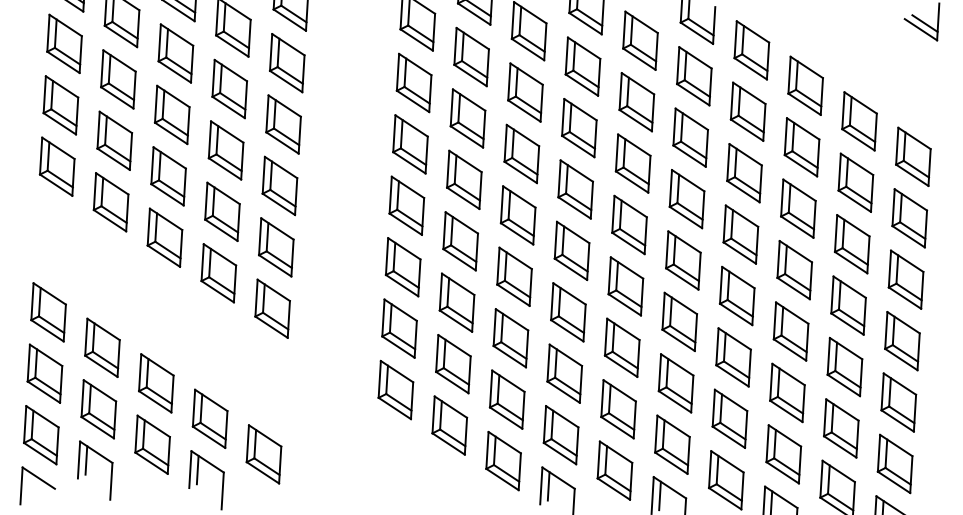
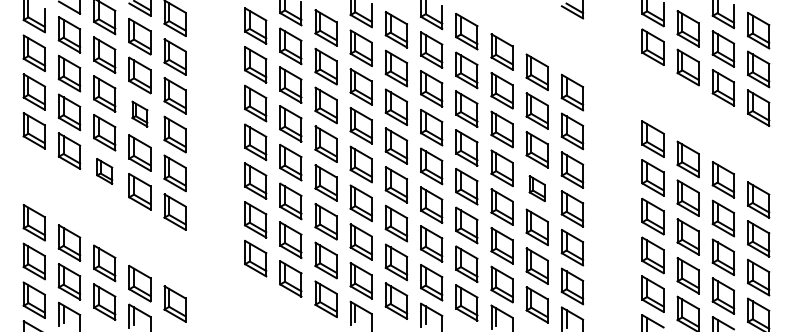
part: (225, 149) -> (139, 113), size x0.7
part: (164, 237) -> (104, 171), size x0.7
part: (847, 305) -> (536, 188), size x0.7

